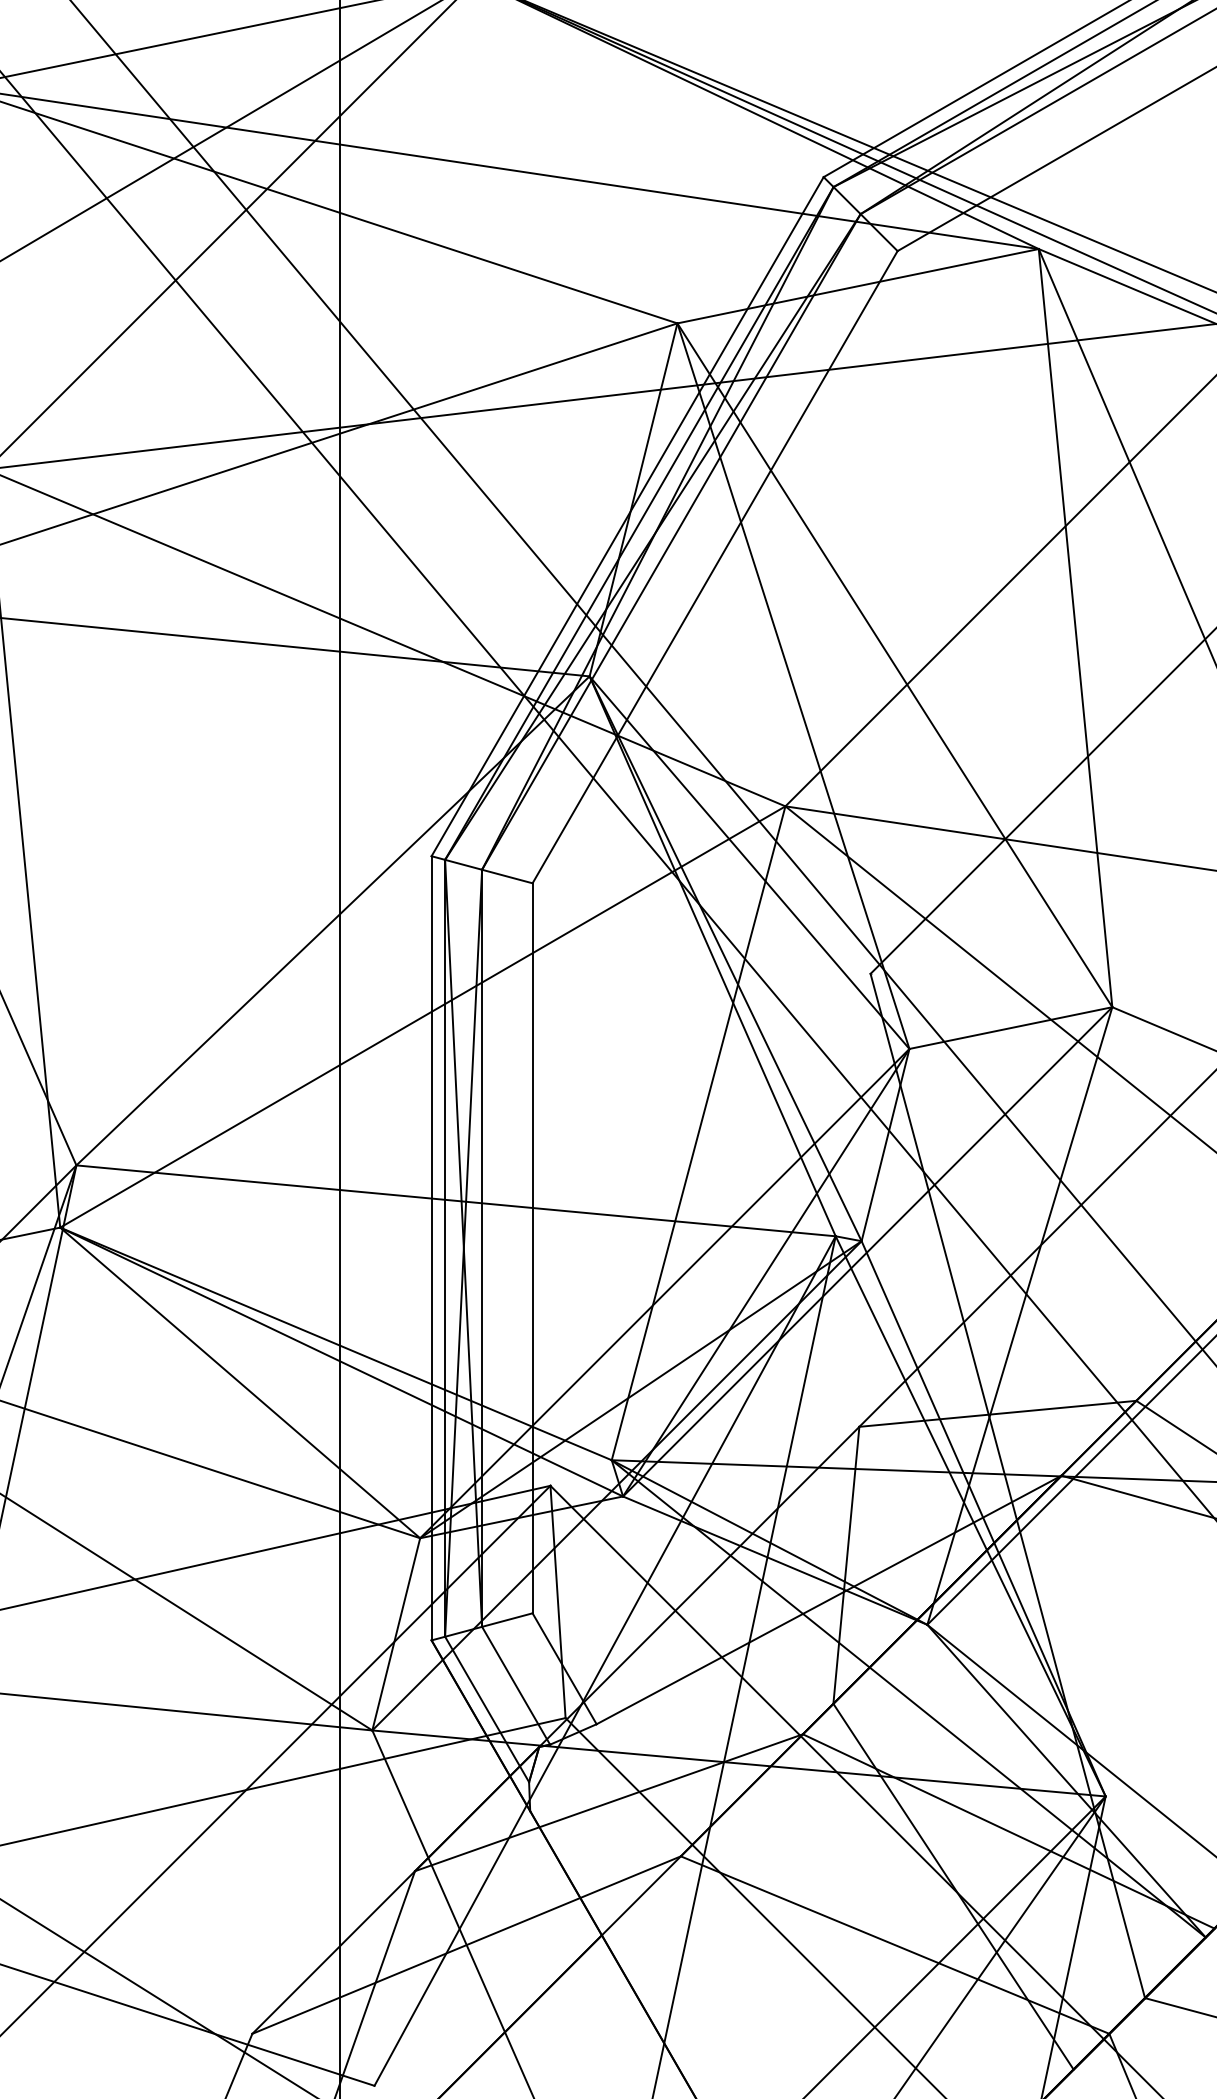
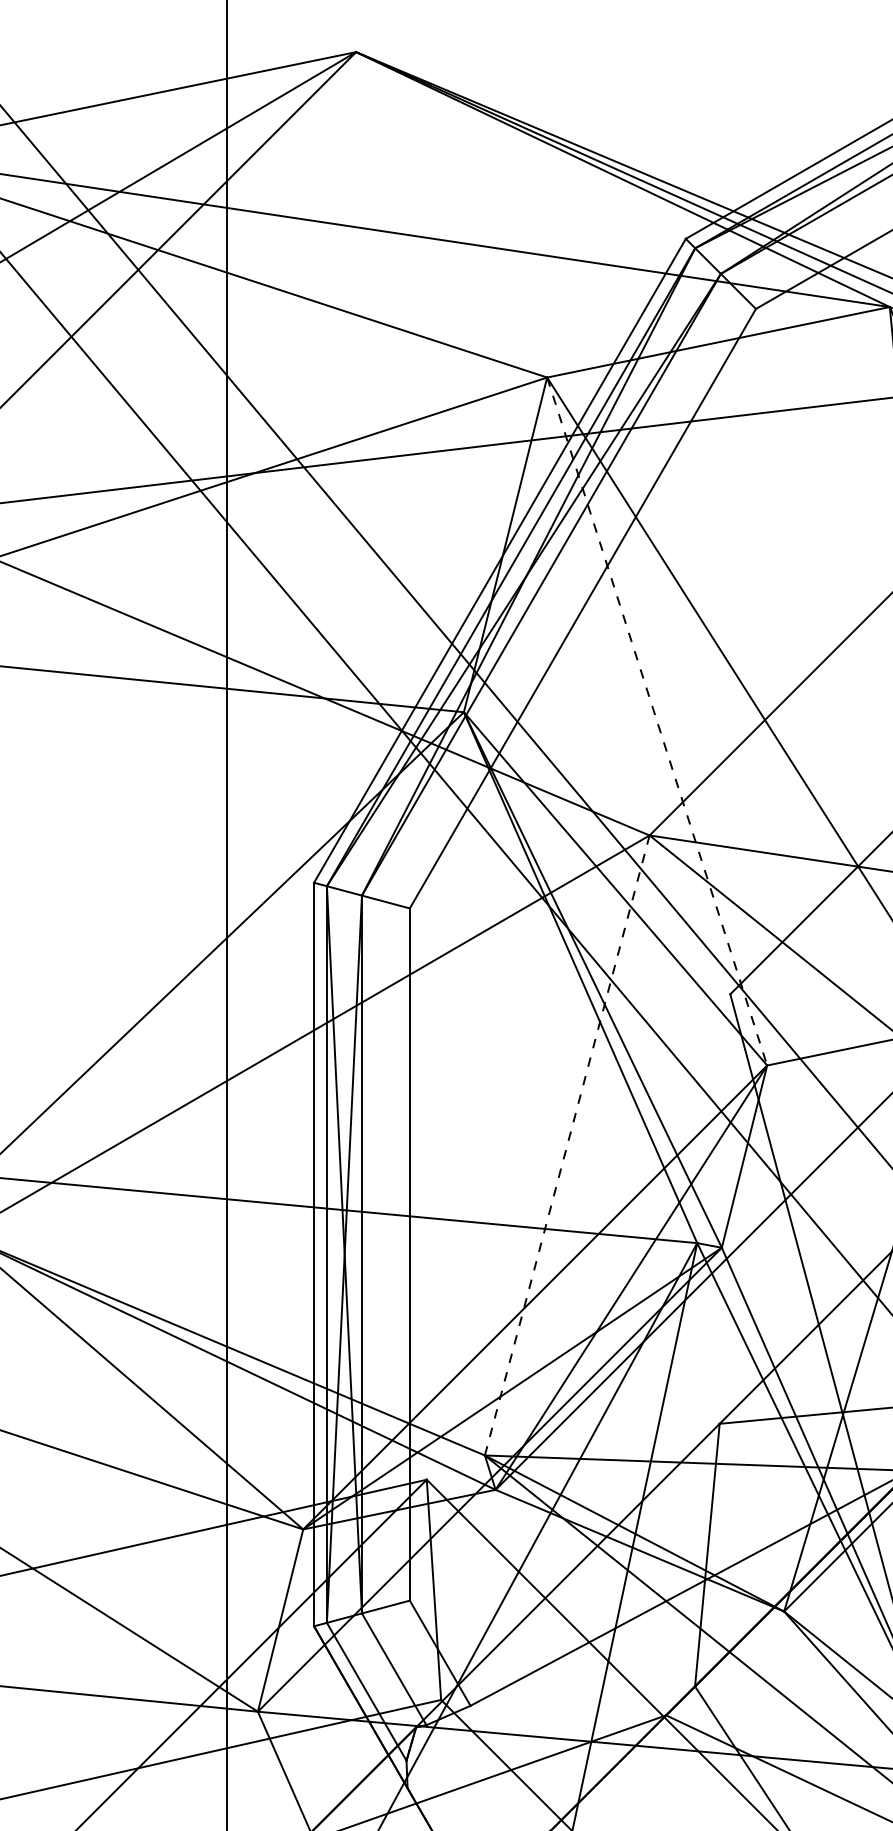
line: (793, 686) -> (657, 721), solid -> dashed
line: (698, 1132) -> (567, 1144), solid -> dashed

